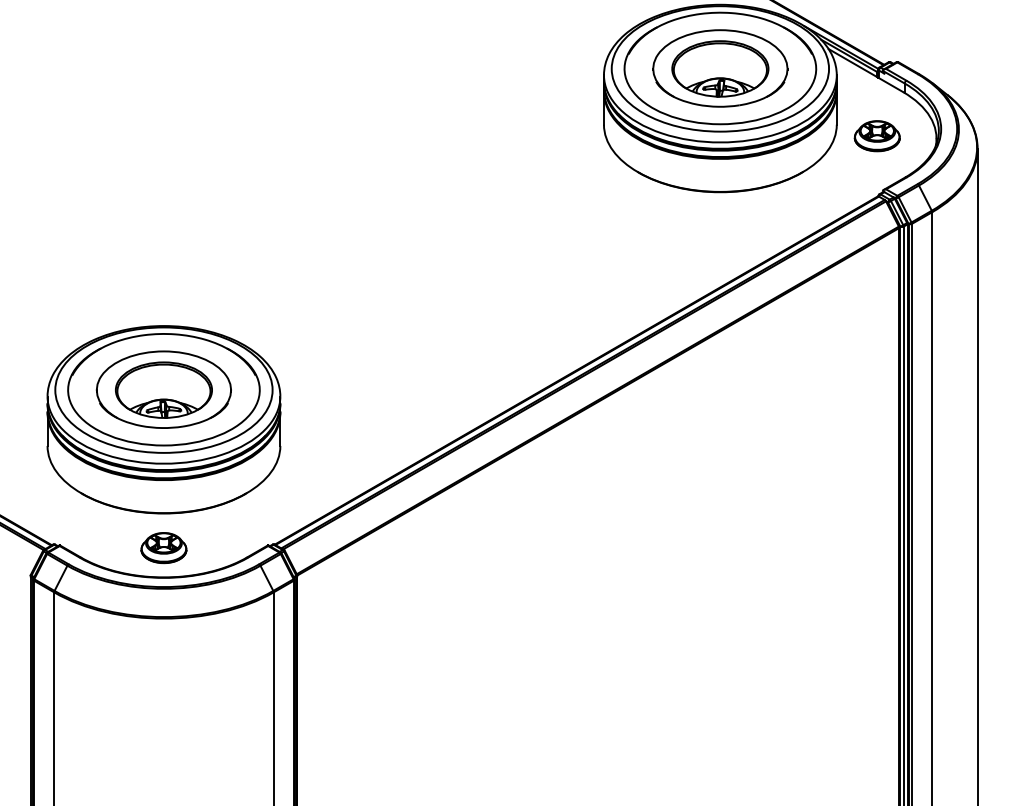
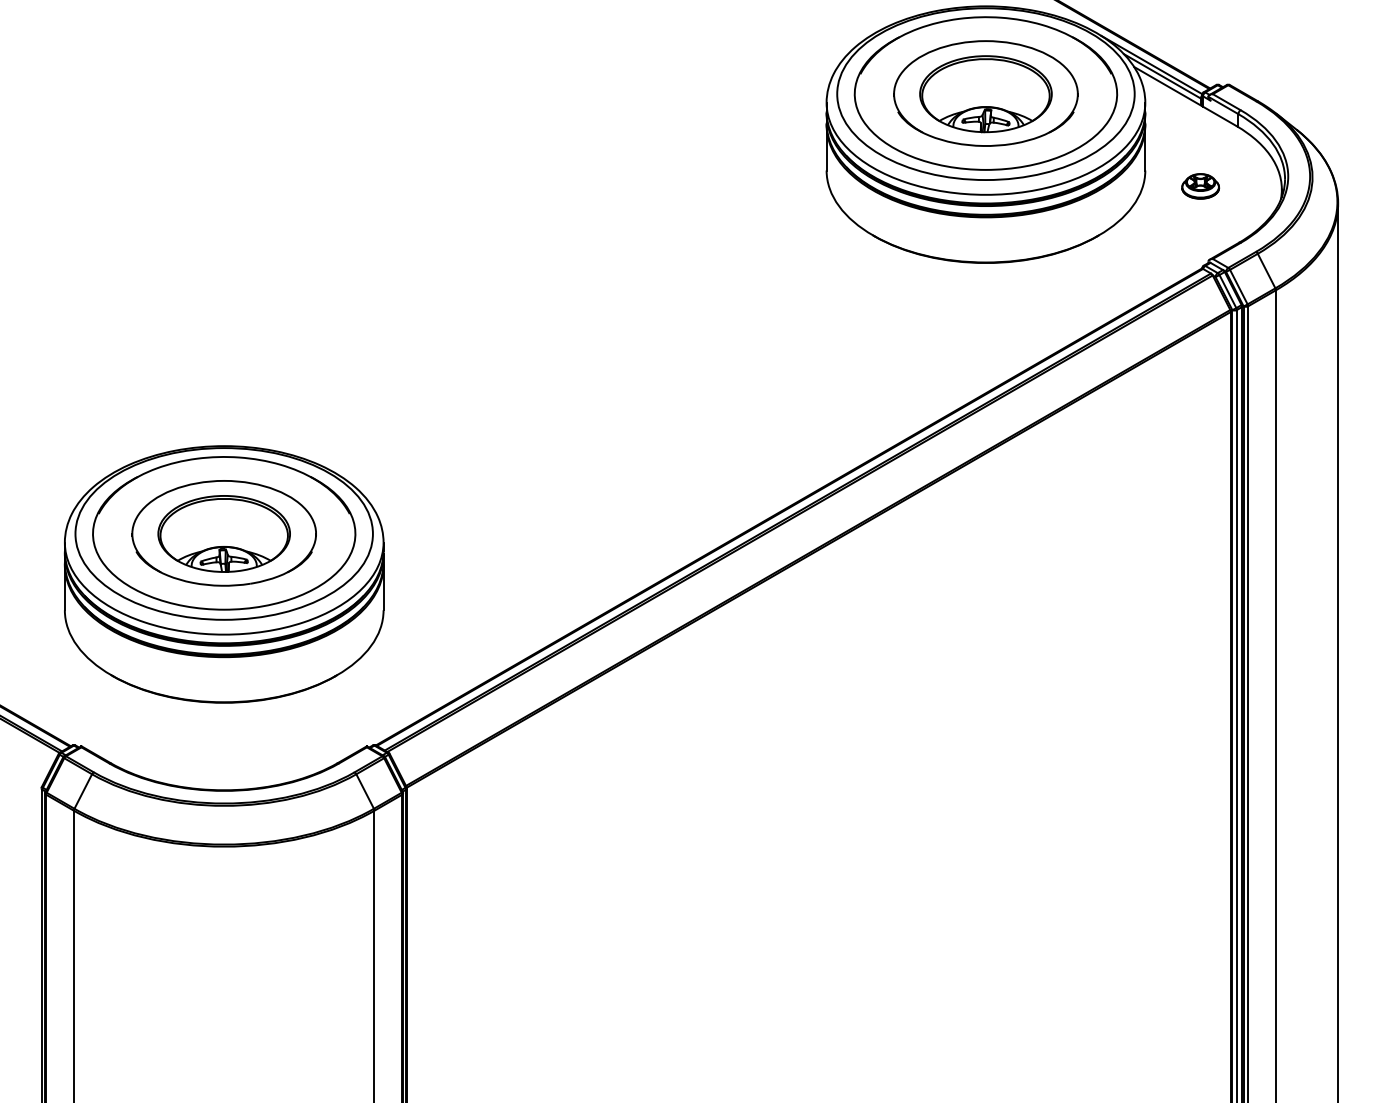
part: (876, 136) -> (1199, 186), size x0.6
part: (163, 548) -> (223, 750), removed

